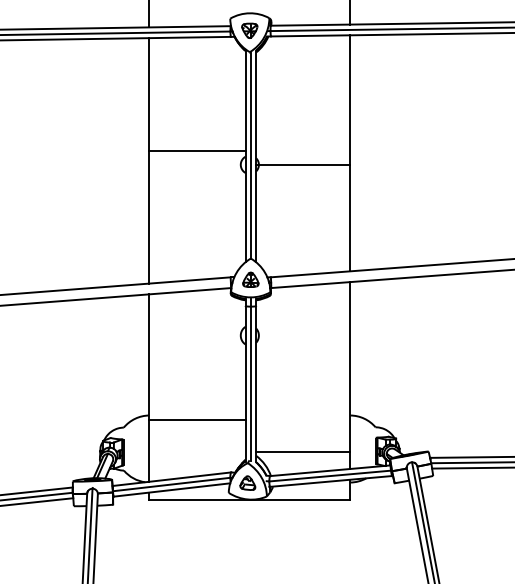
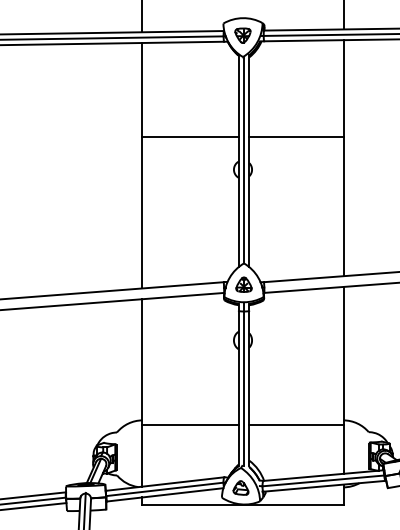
line: (197, 151) -> (190, 137), moved
line: (303, 165) -> (296, 137), moved
line: (303, 451) -> (296, 424), moved

